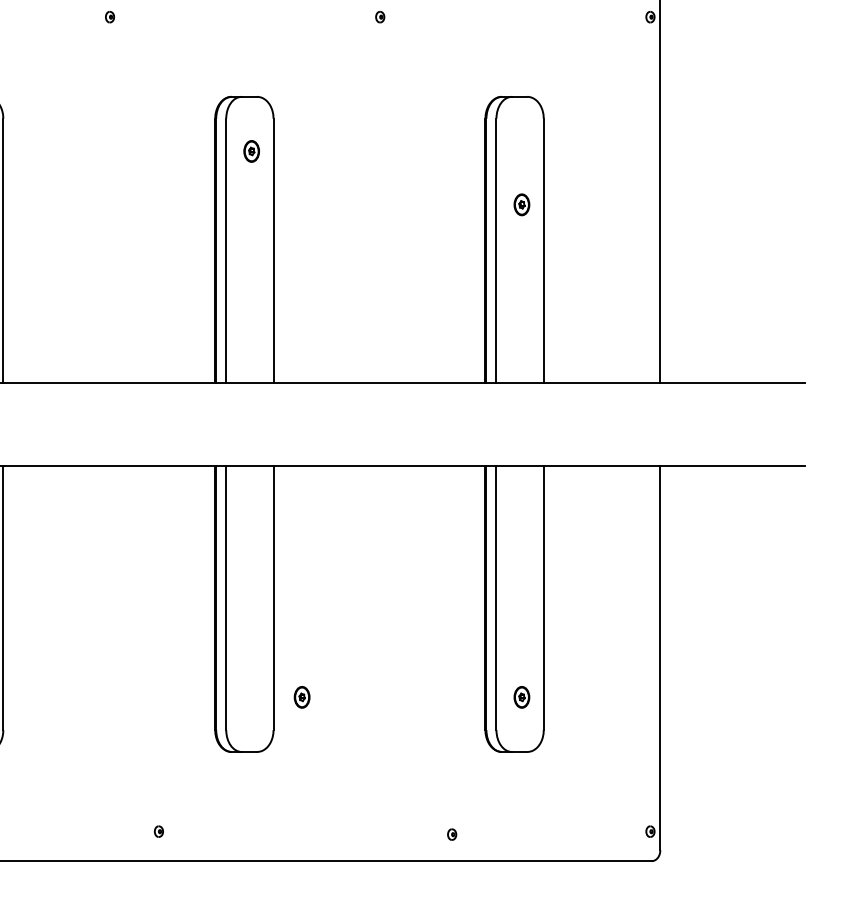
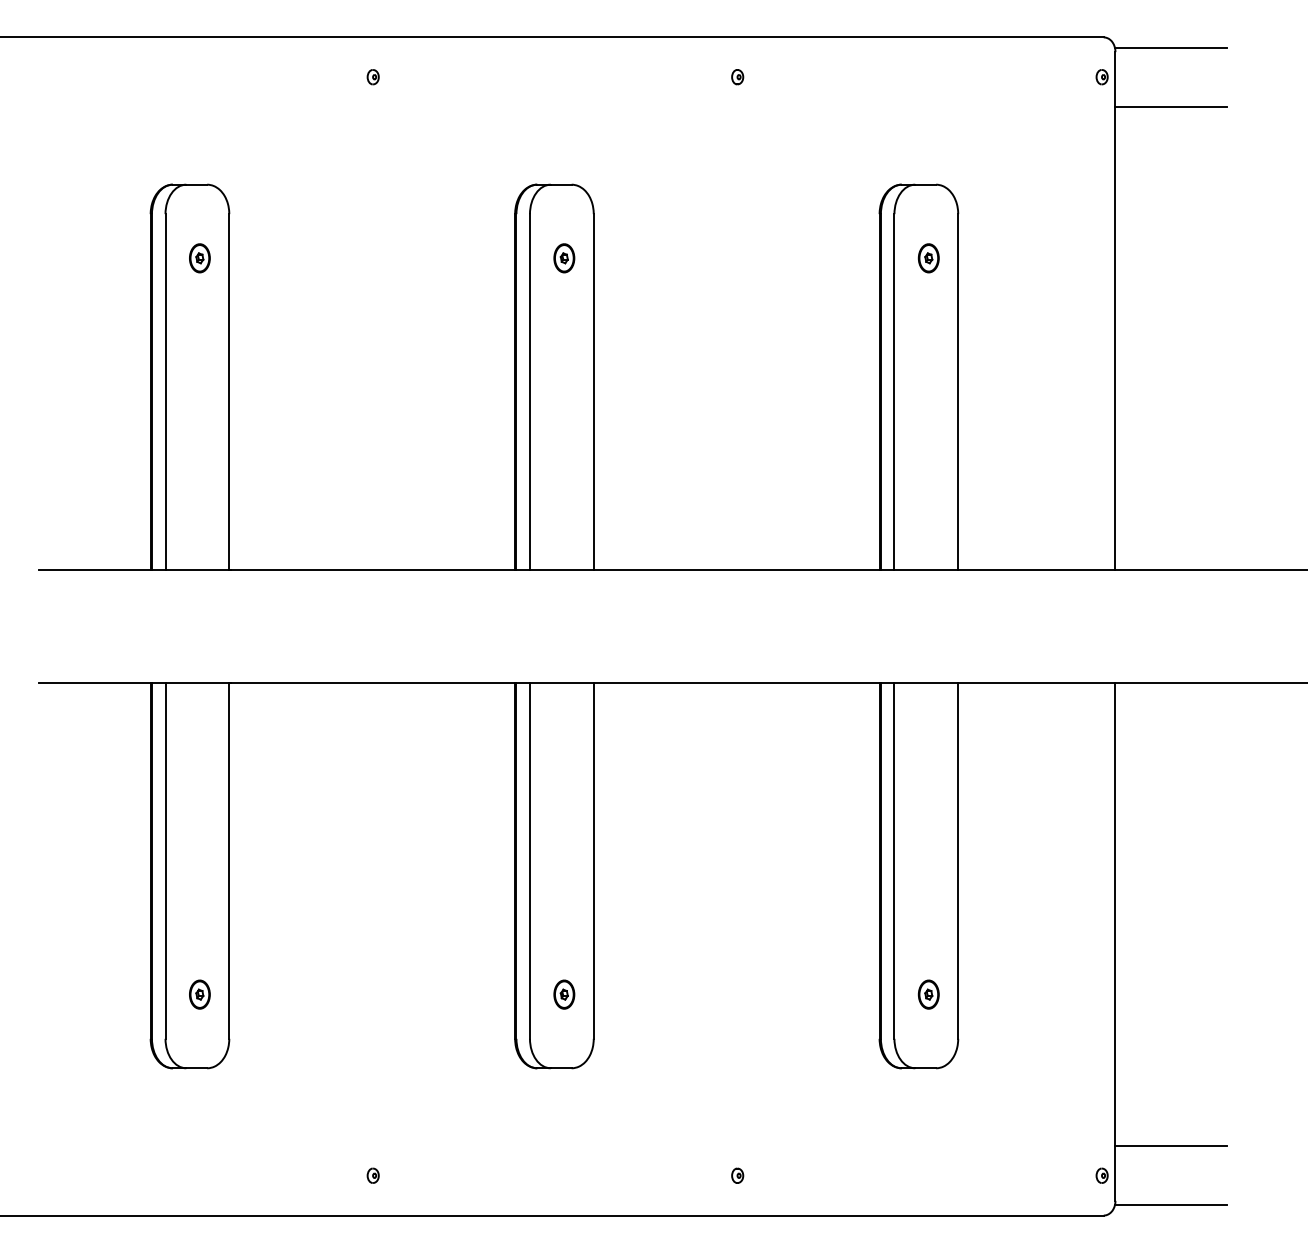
line: (701, 38) -> (1170, 106), added
part: (521, 204) -> (928, 258), moved
part: (302, 697) -> (564, 994), moved
line: (701, 809) -> (1170, 1146), added
part: (158, 831) -> (372, 1175), moved
part: (452, 834) -> (737, 1175), moved
line: (701, 853) -> (1170, 1205), added

